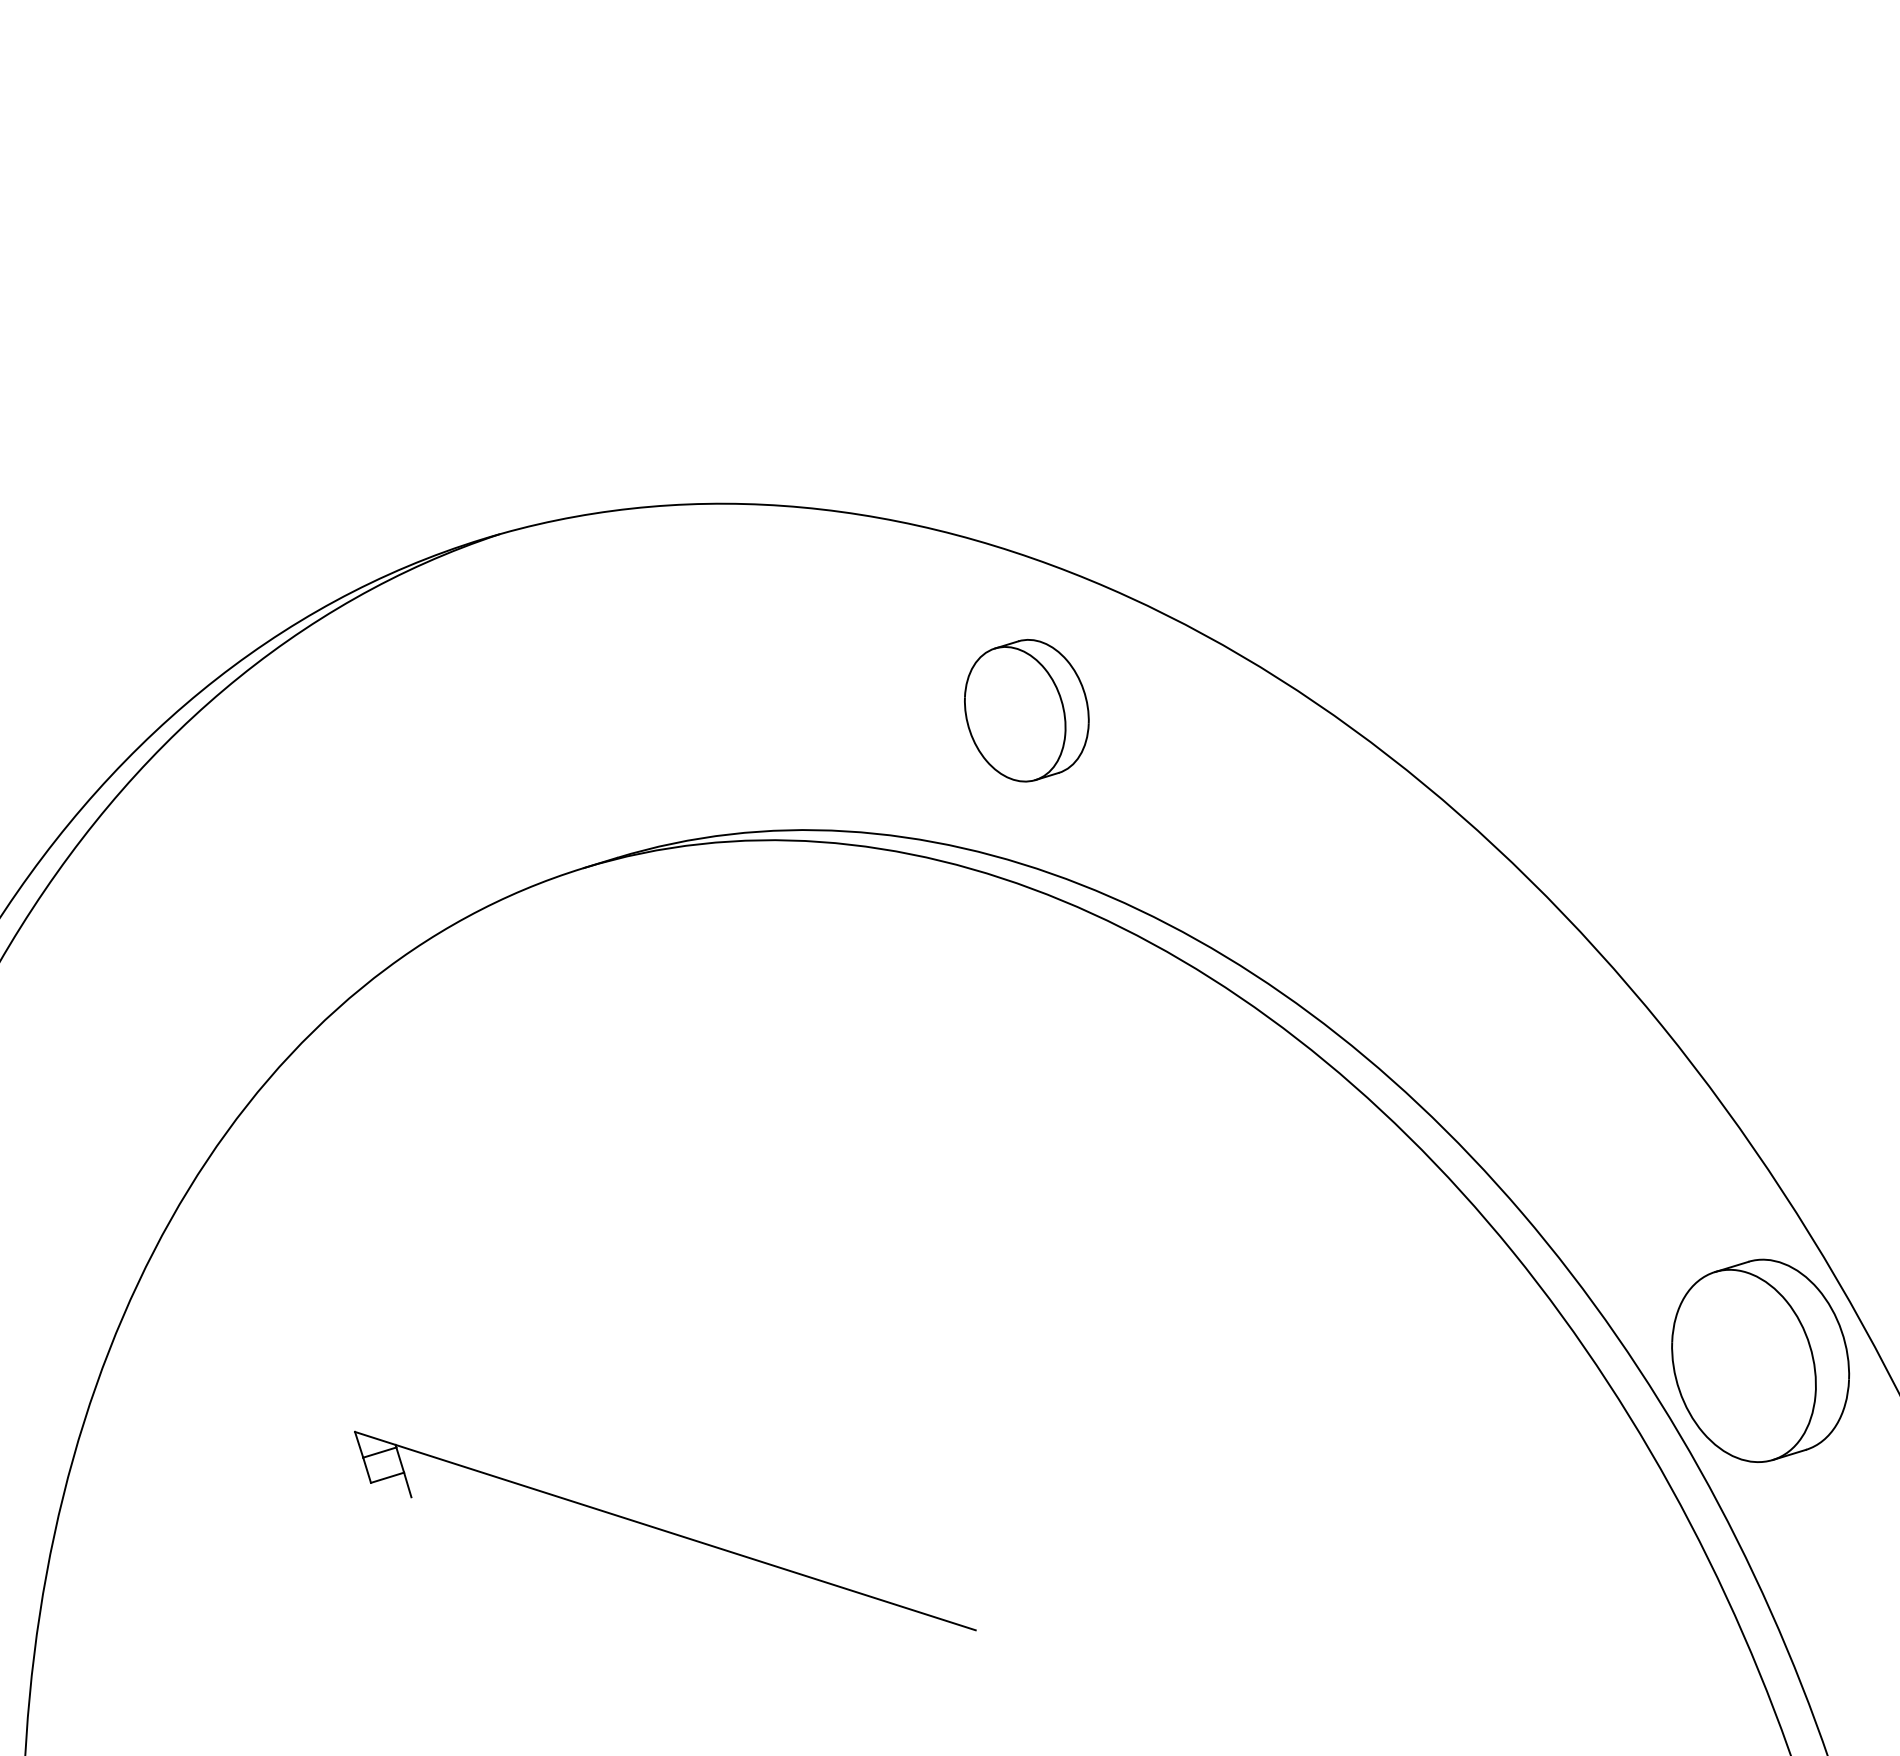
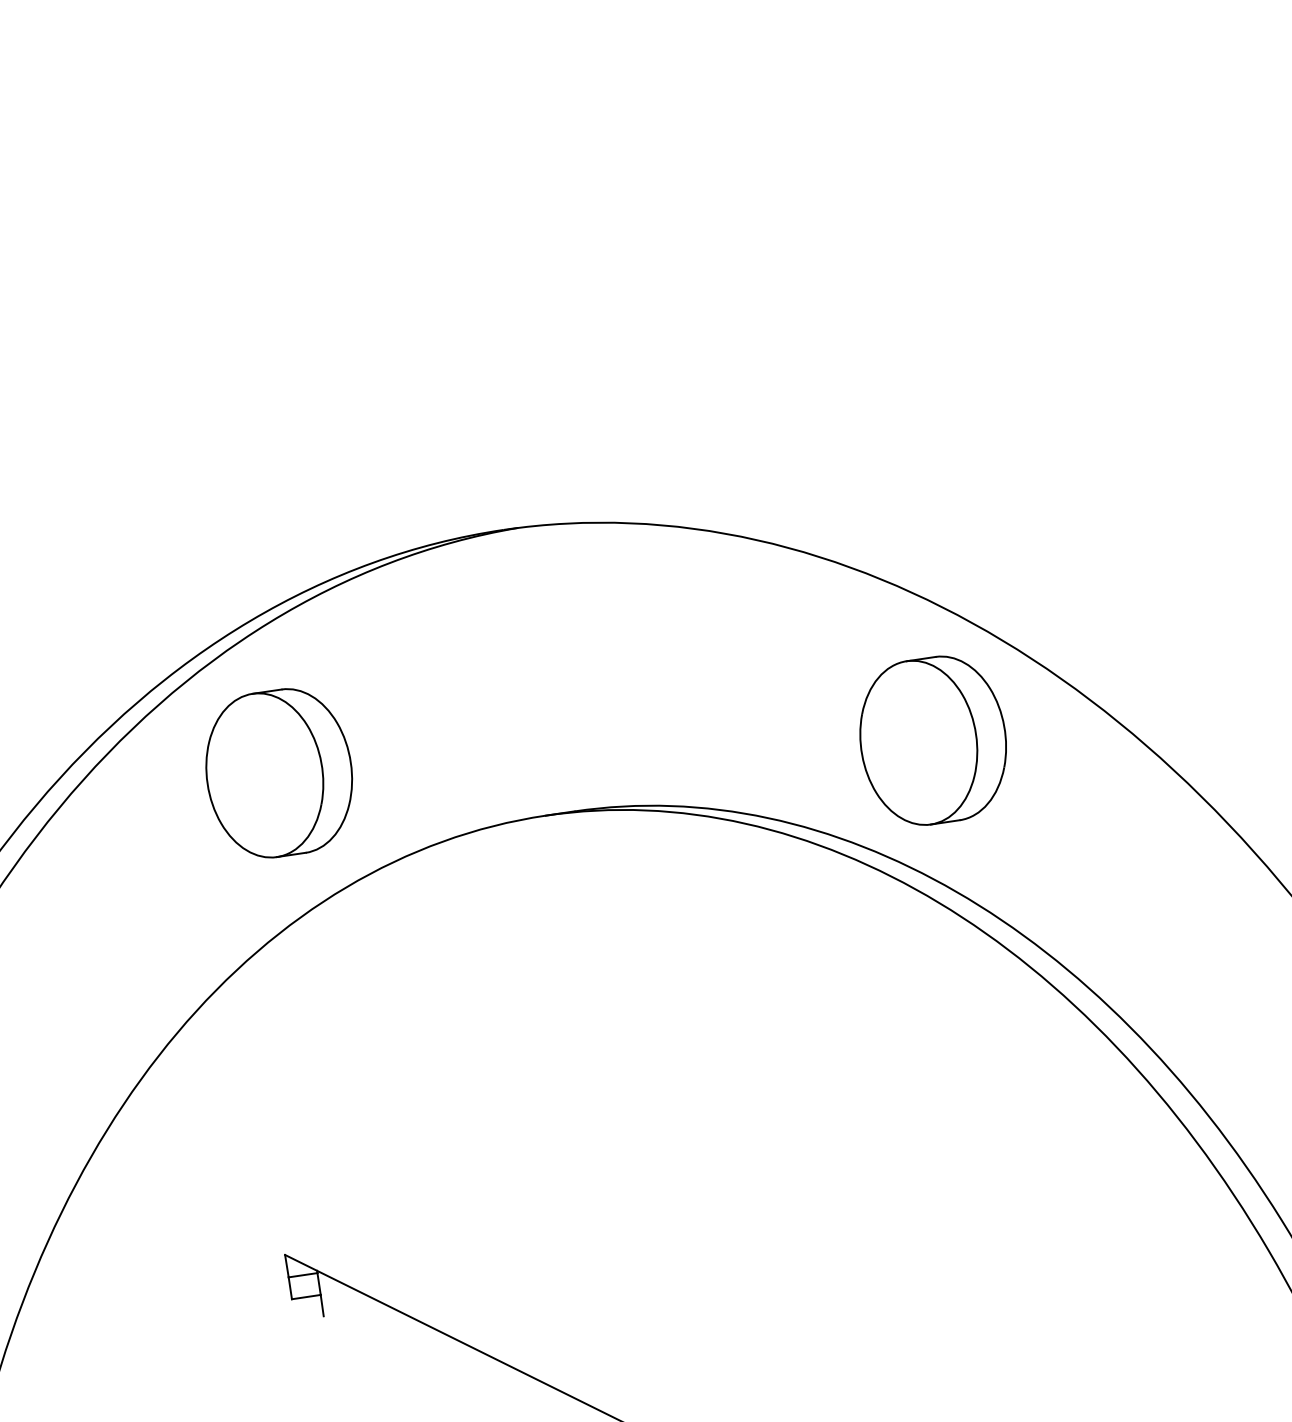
part: (1026, 710) -> (933, 740), size x1.43
part: (262, 865) -> (279, 773), added

